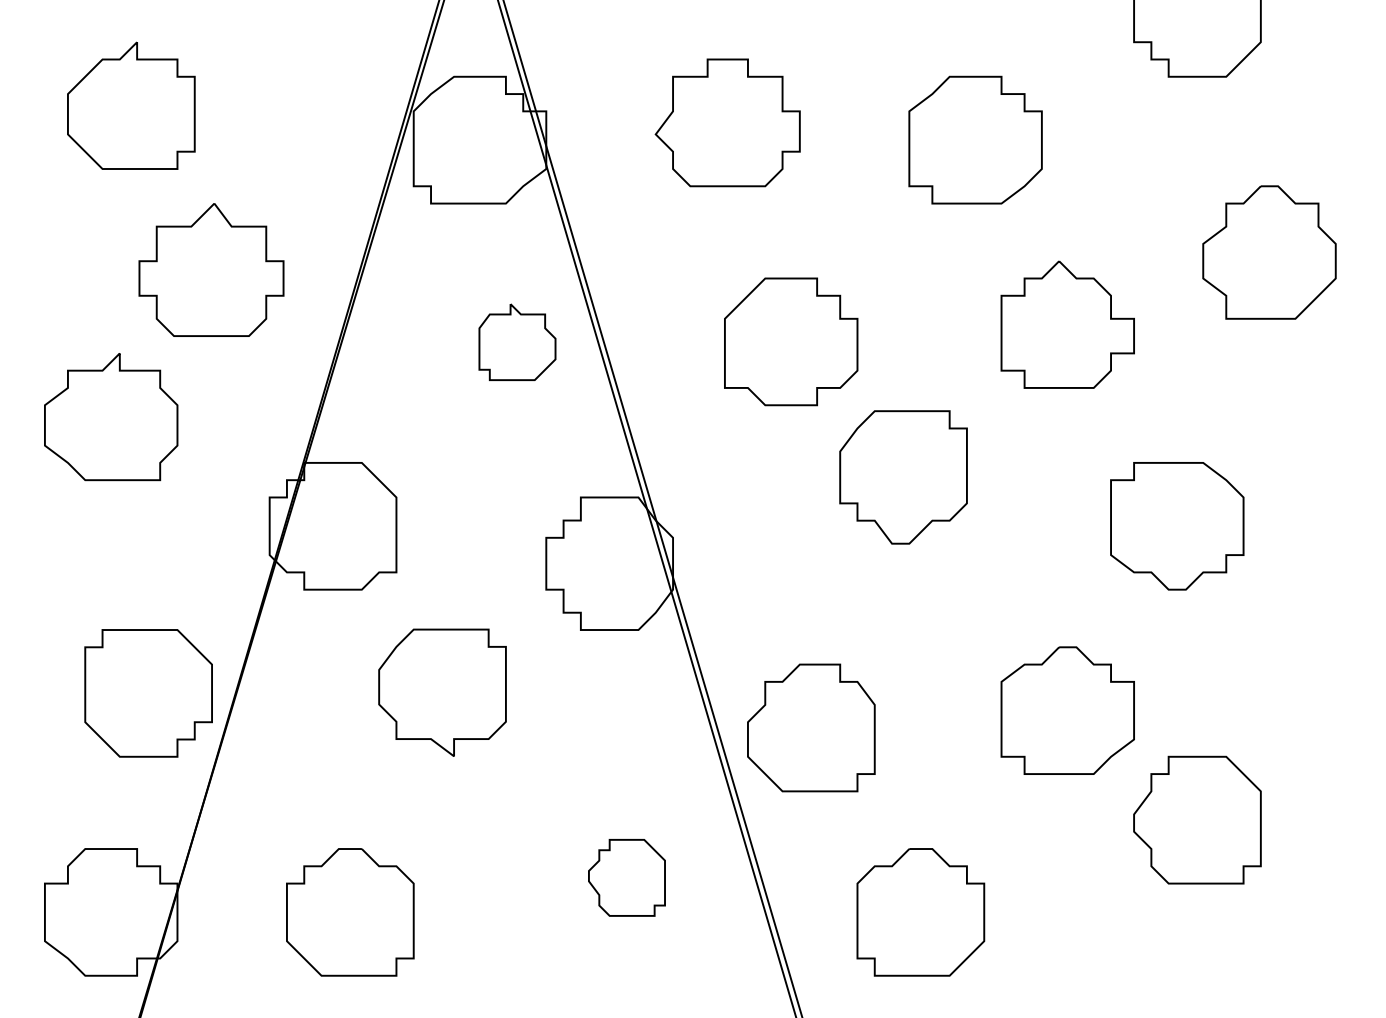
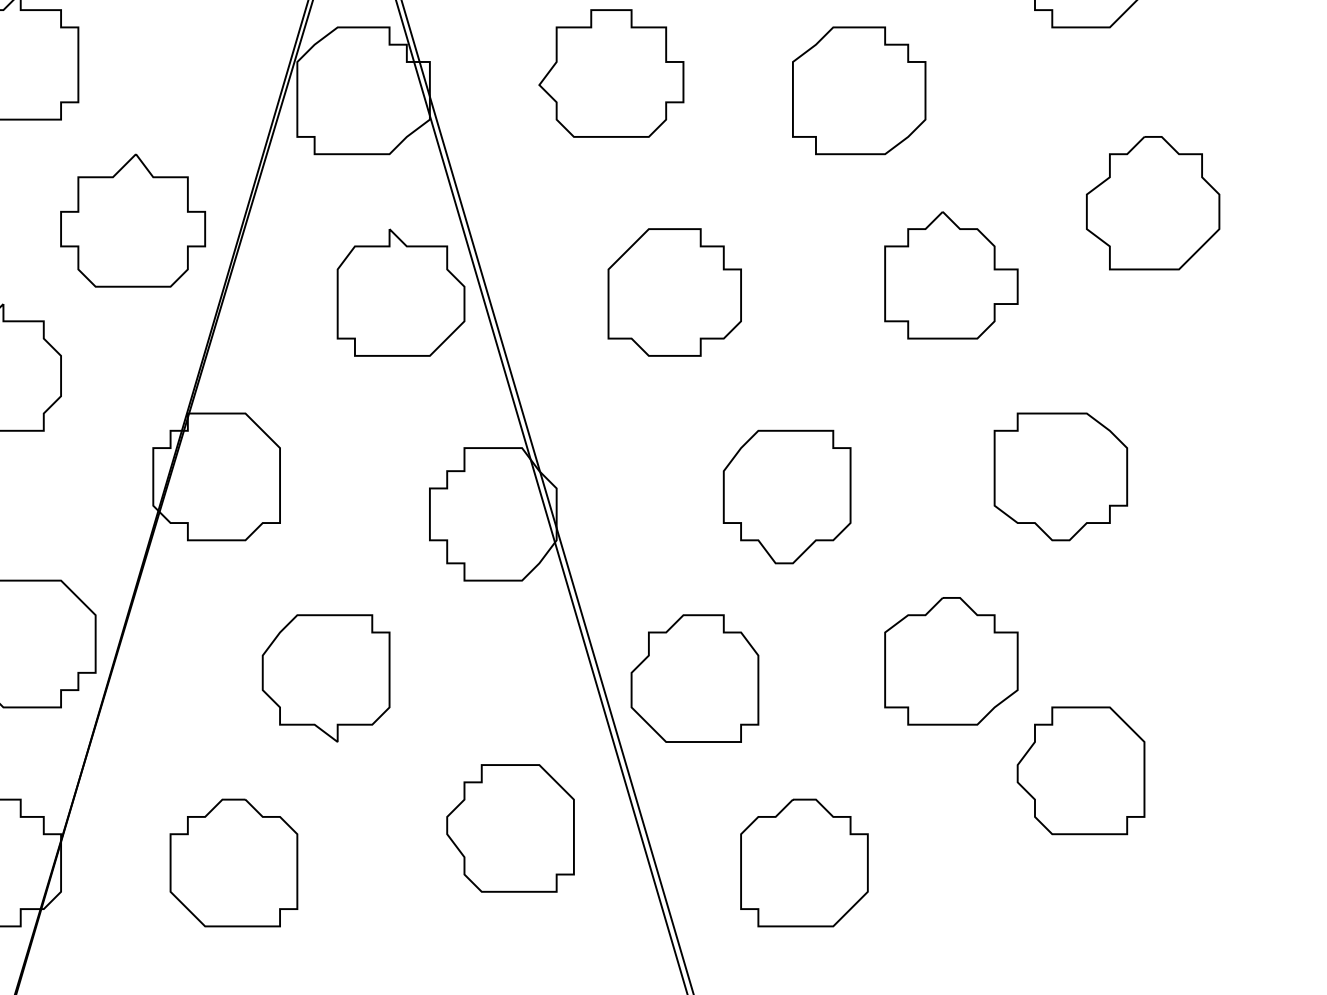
part: (211, 269) -> (133, 220), moved
part: (517, 342) -> (401, 293), size x1.67
part: (903, 477) -> (787, 497), moved
part: (442, 692) -> (326, 678), moved
part: (626, 877) -> (510, 828), size x1.67

